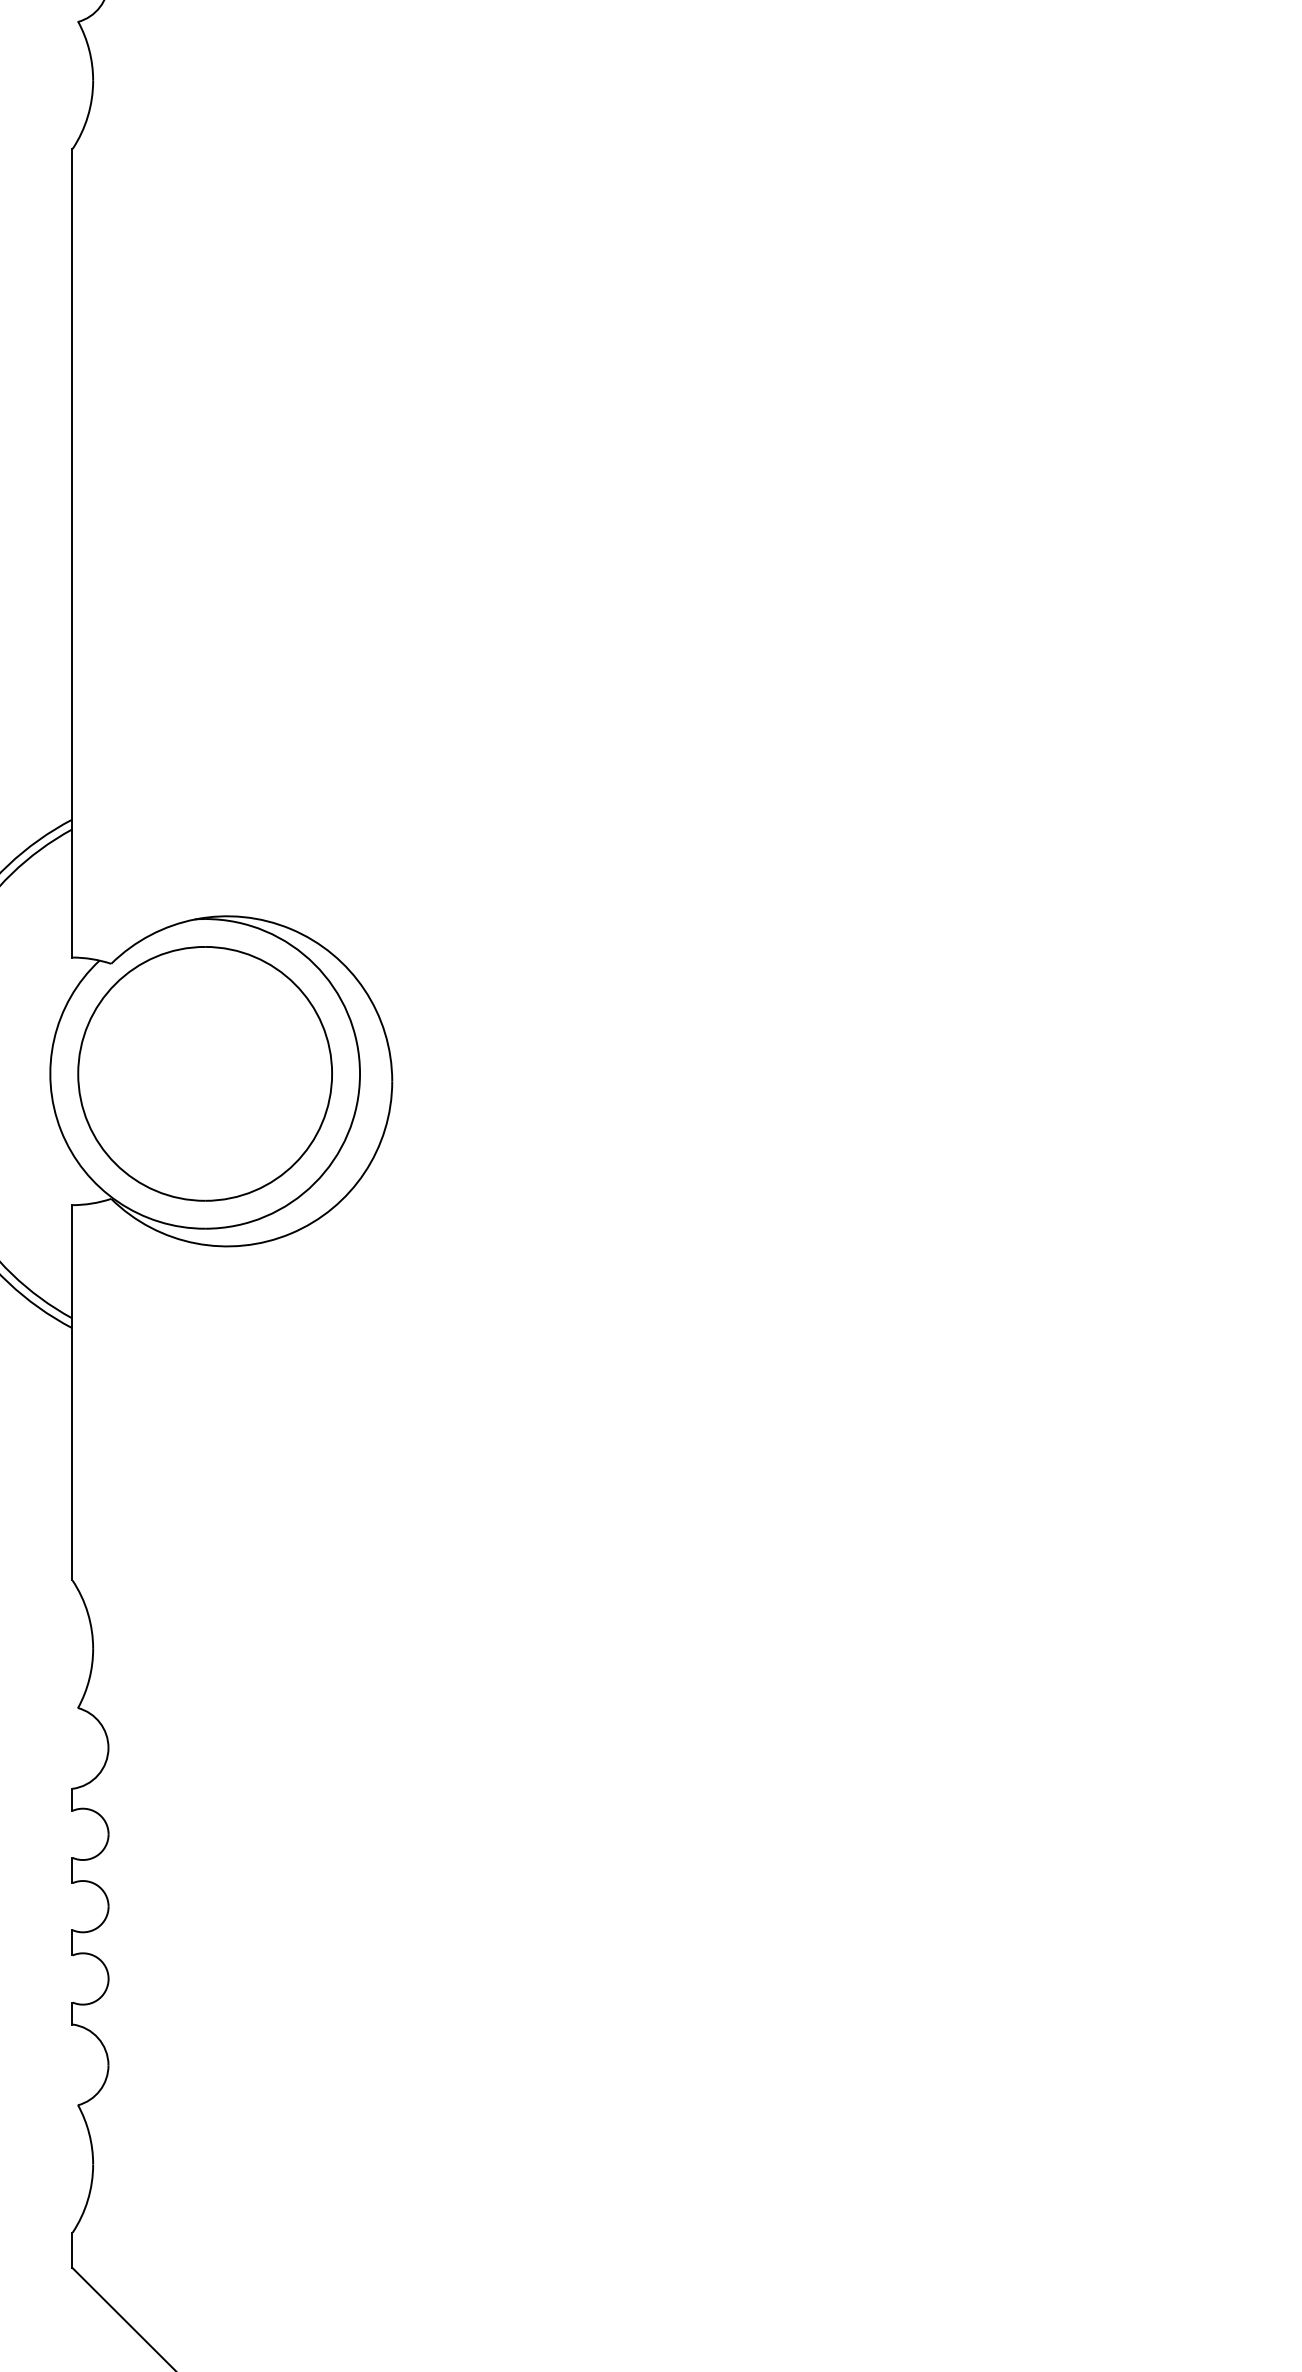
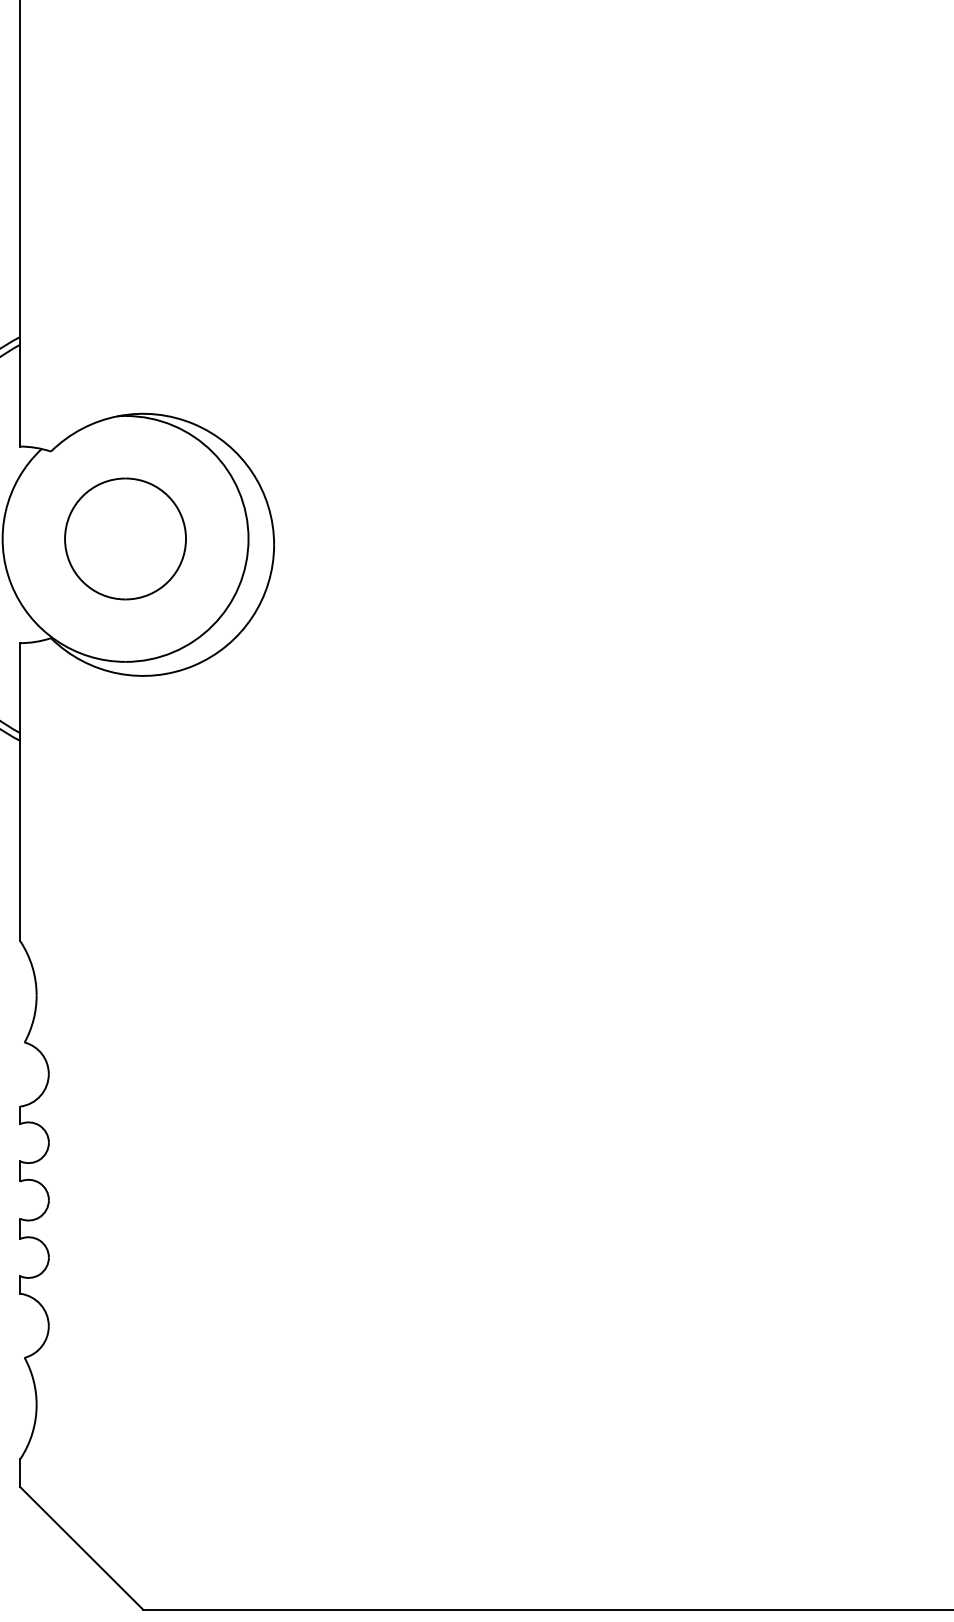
part: (204, 1073) -> (125, 538), size x0.6

